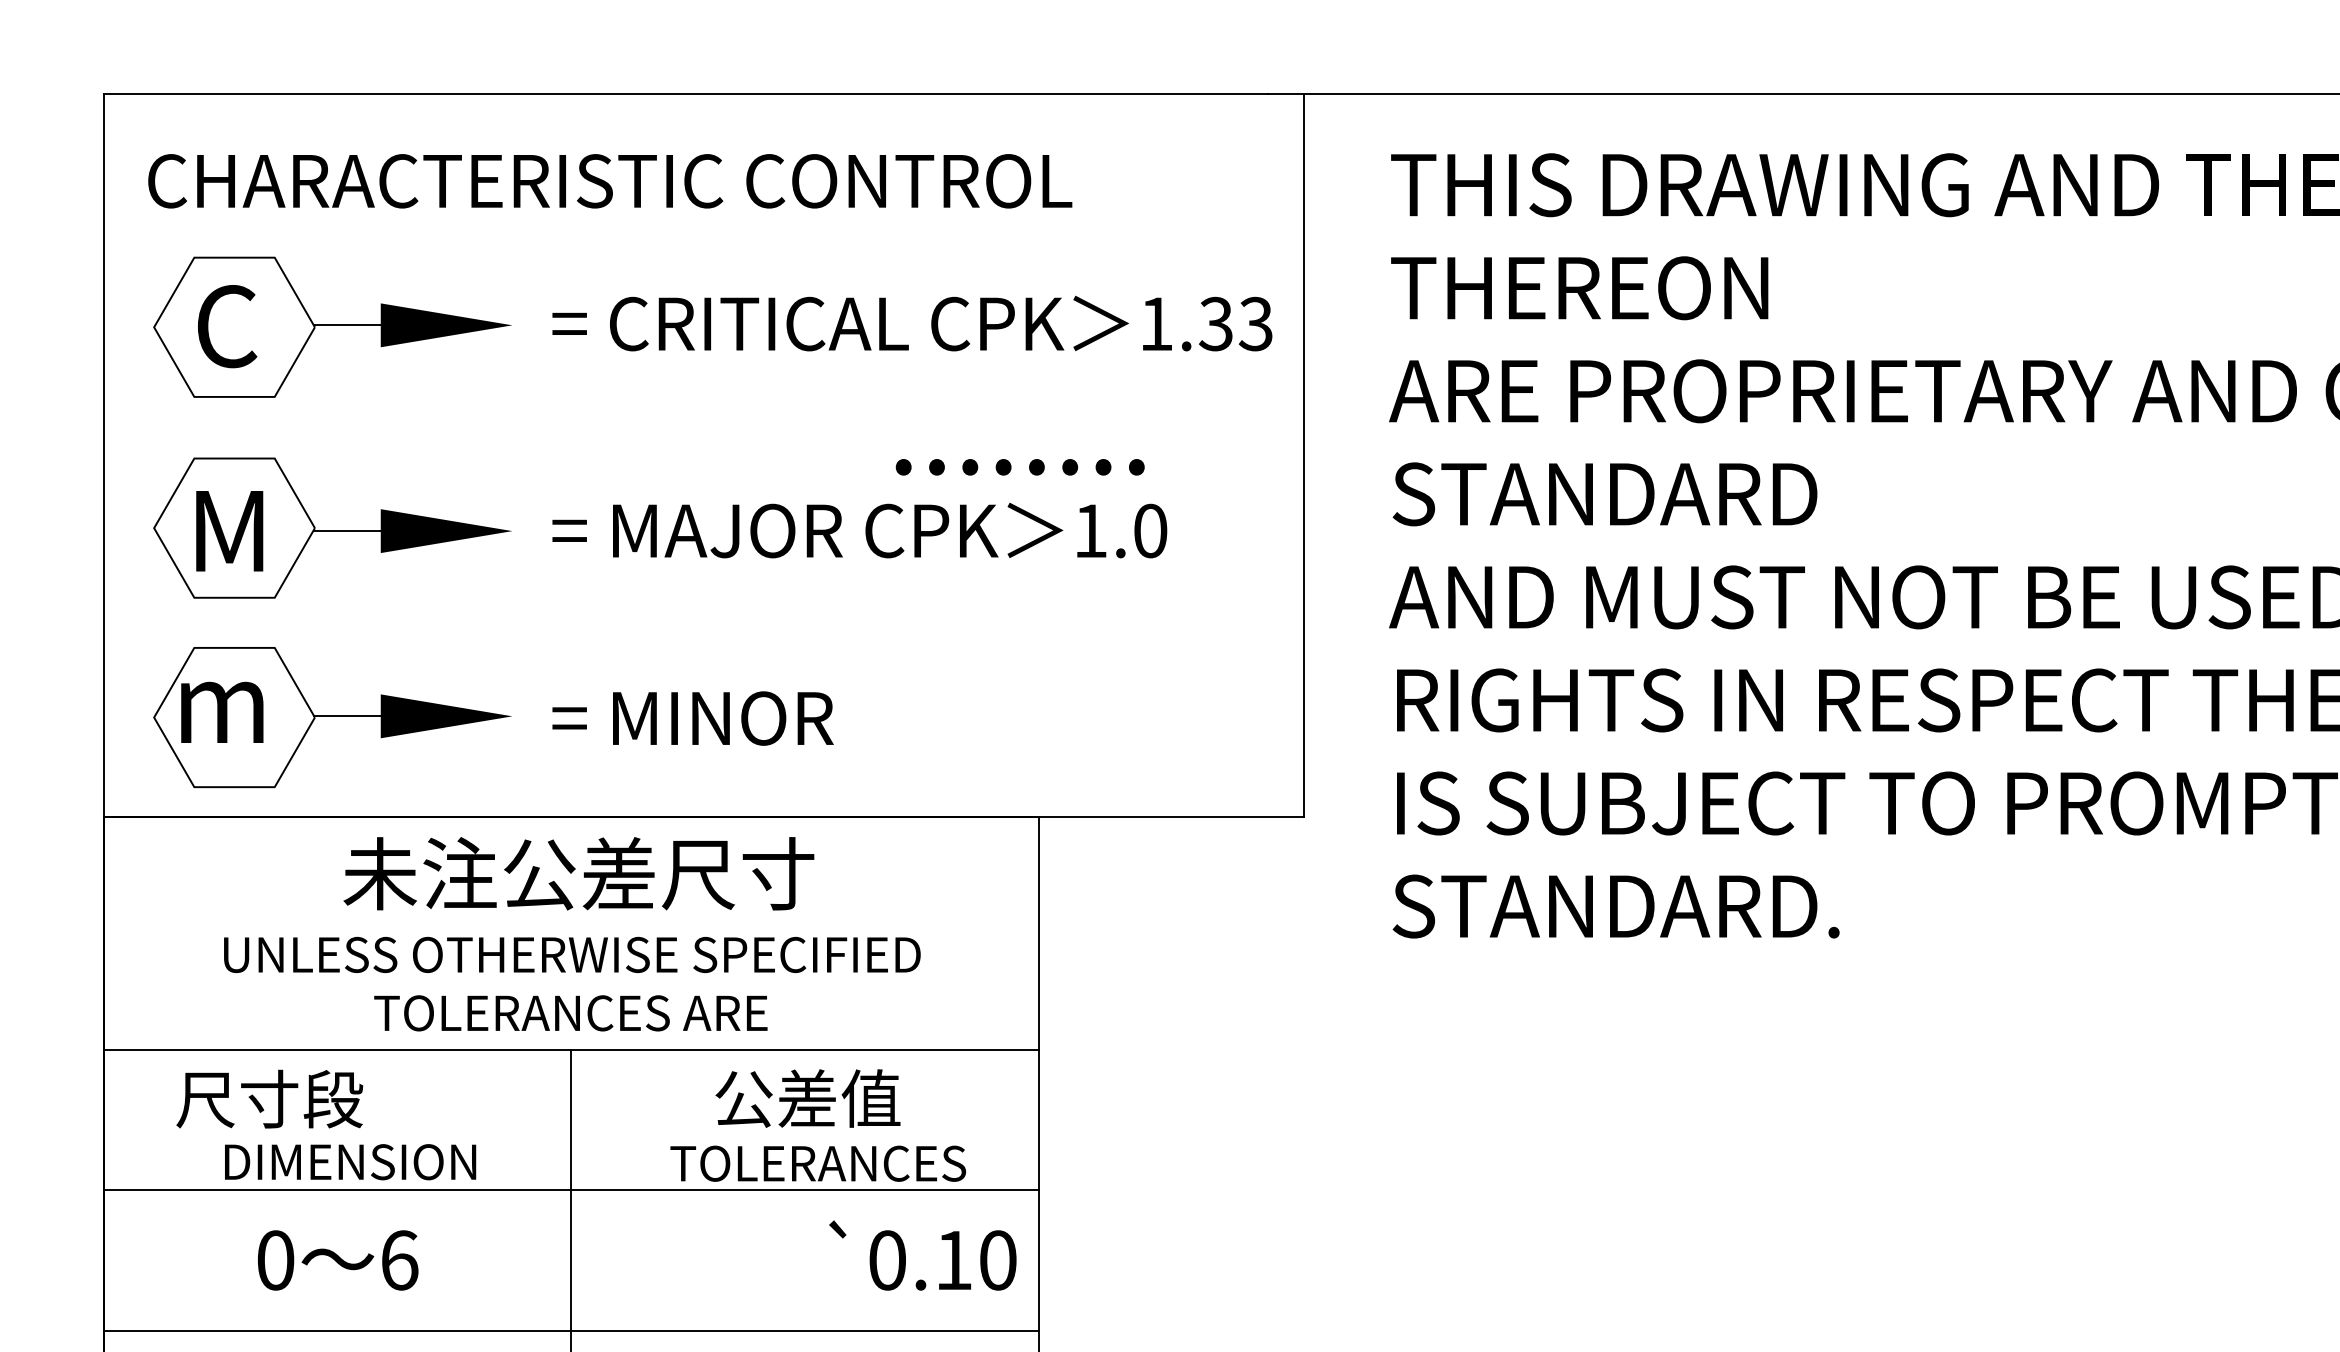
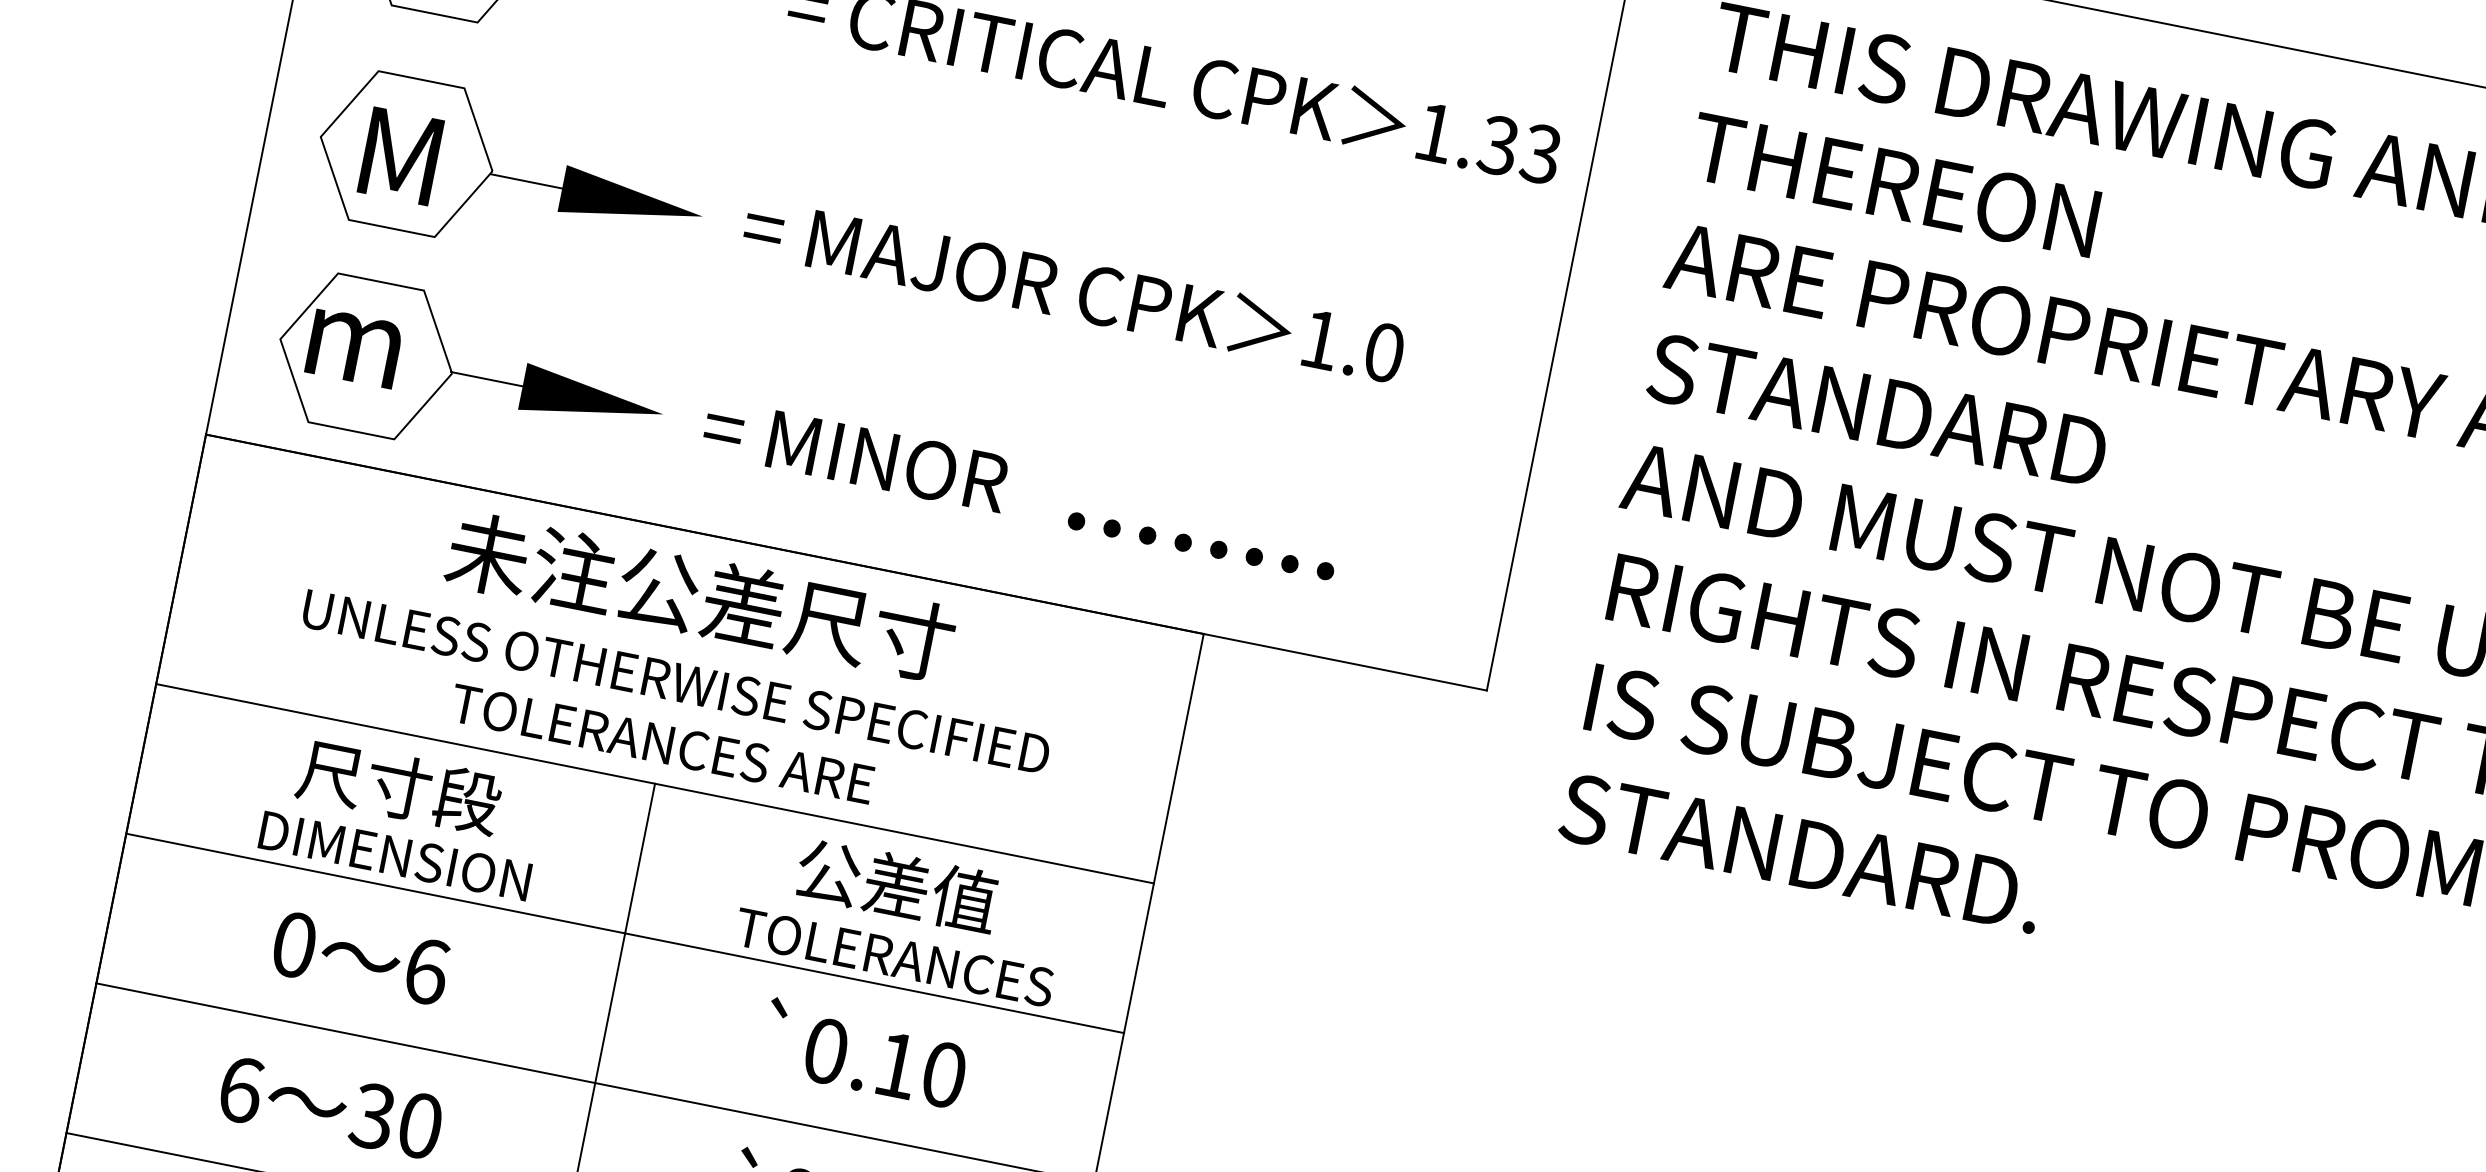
text: (1019, 467) -> (1200, 546), moved
text: (269, 1098) -> (399, 786), moved
text: (922, 1255) -> (864, 1053), moved

